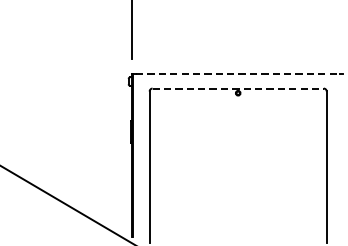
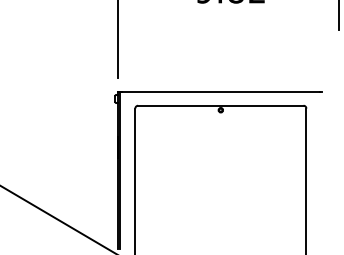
line: (237, 73) -> (220, 91), dashed -> solid
line: (237, 88) -> (220, 105), dashed -> solid

